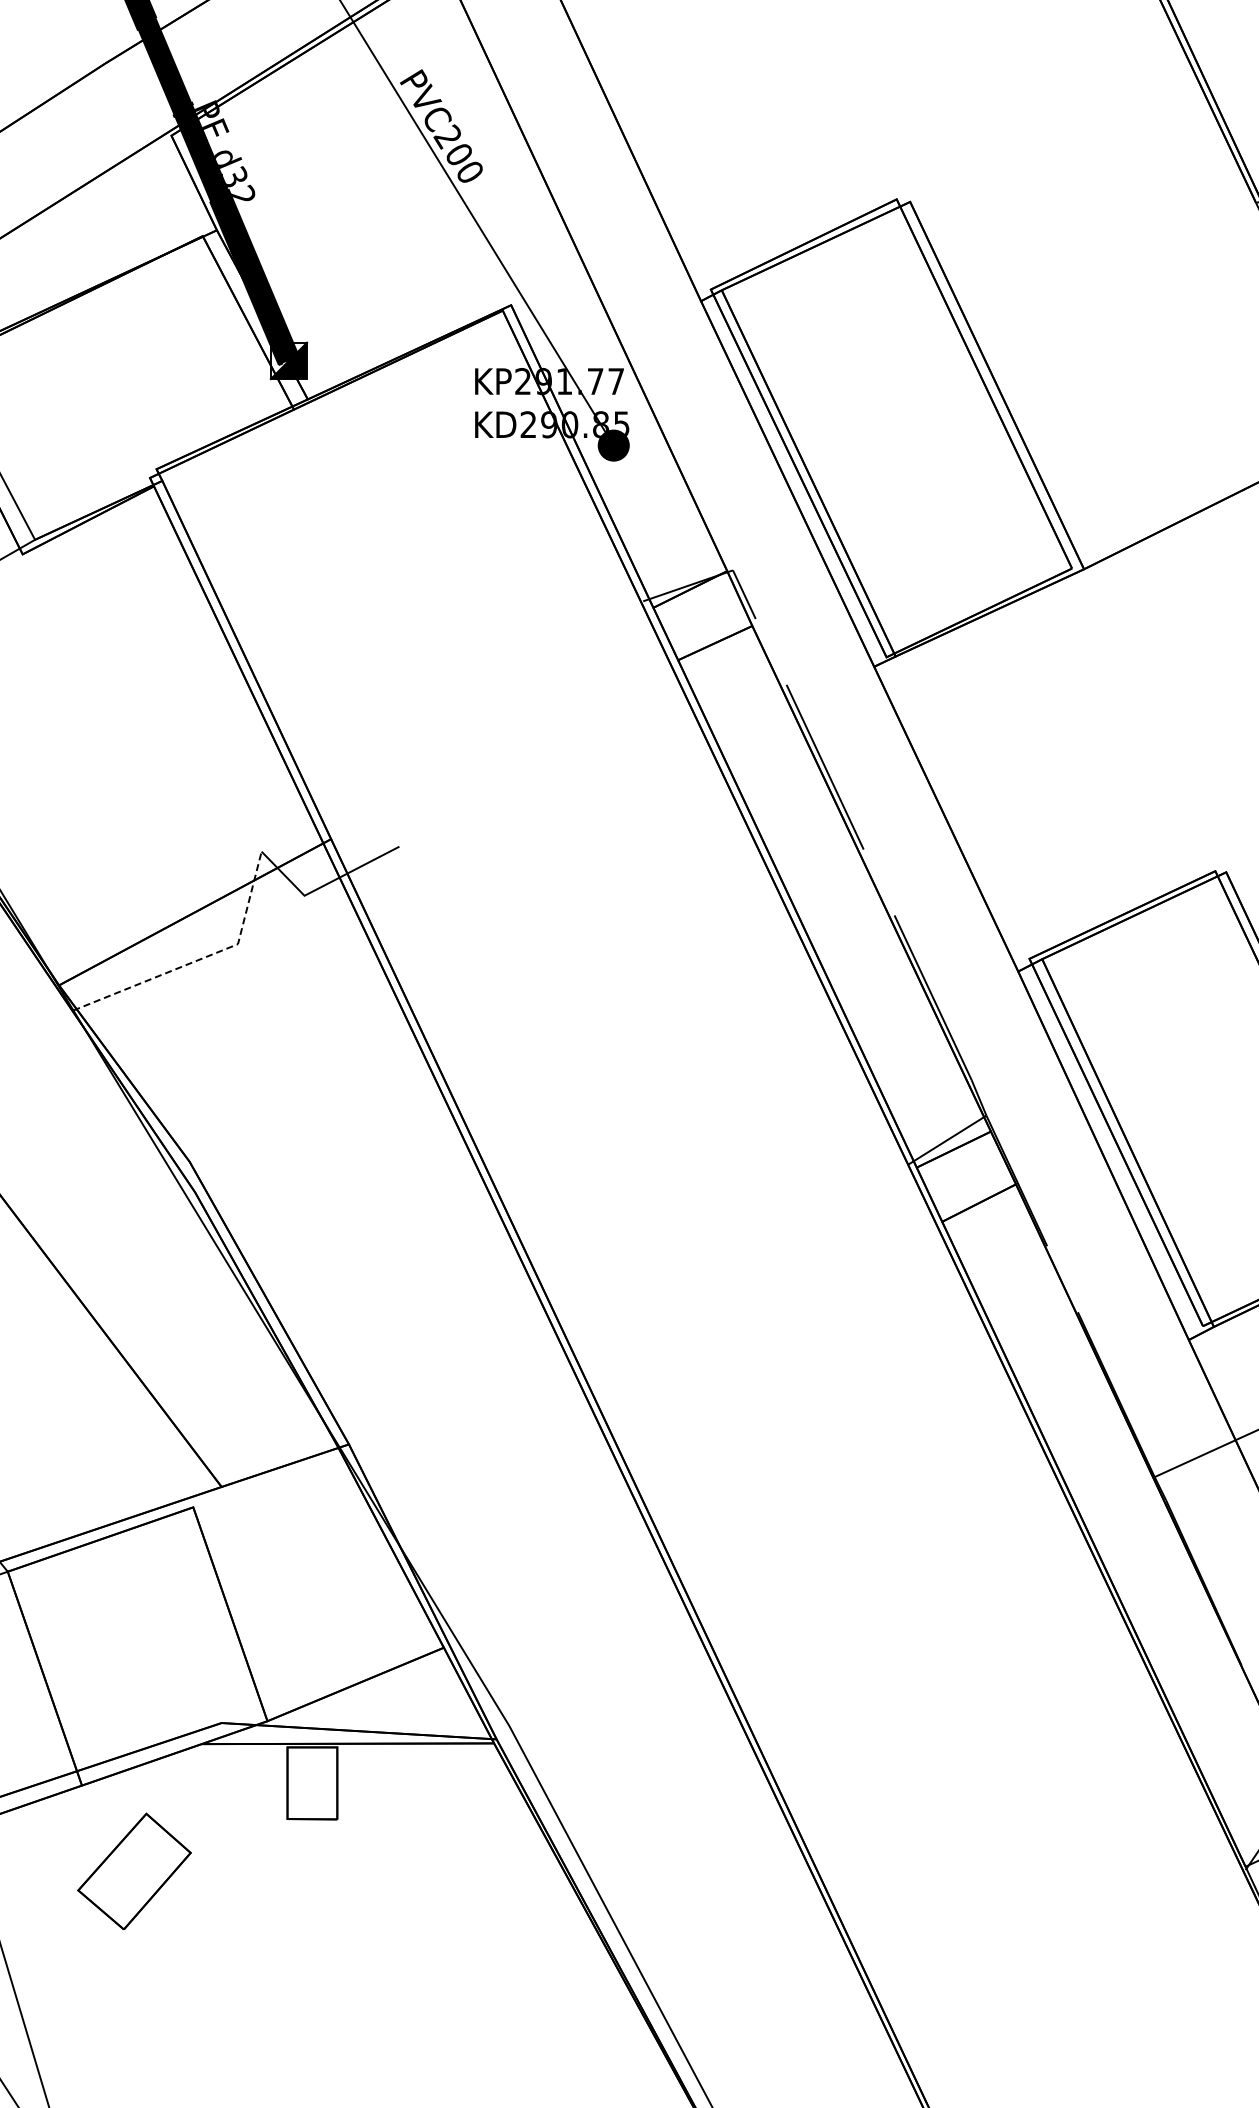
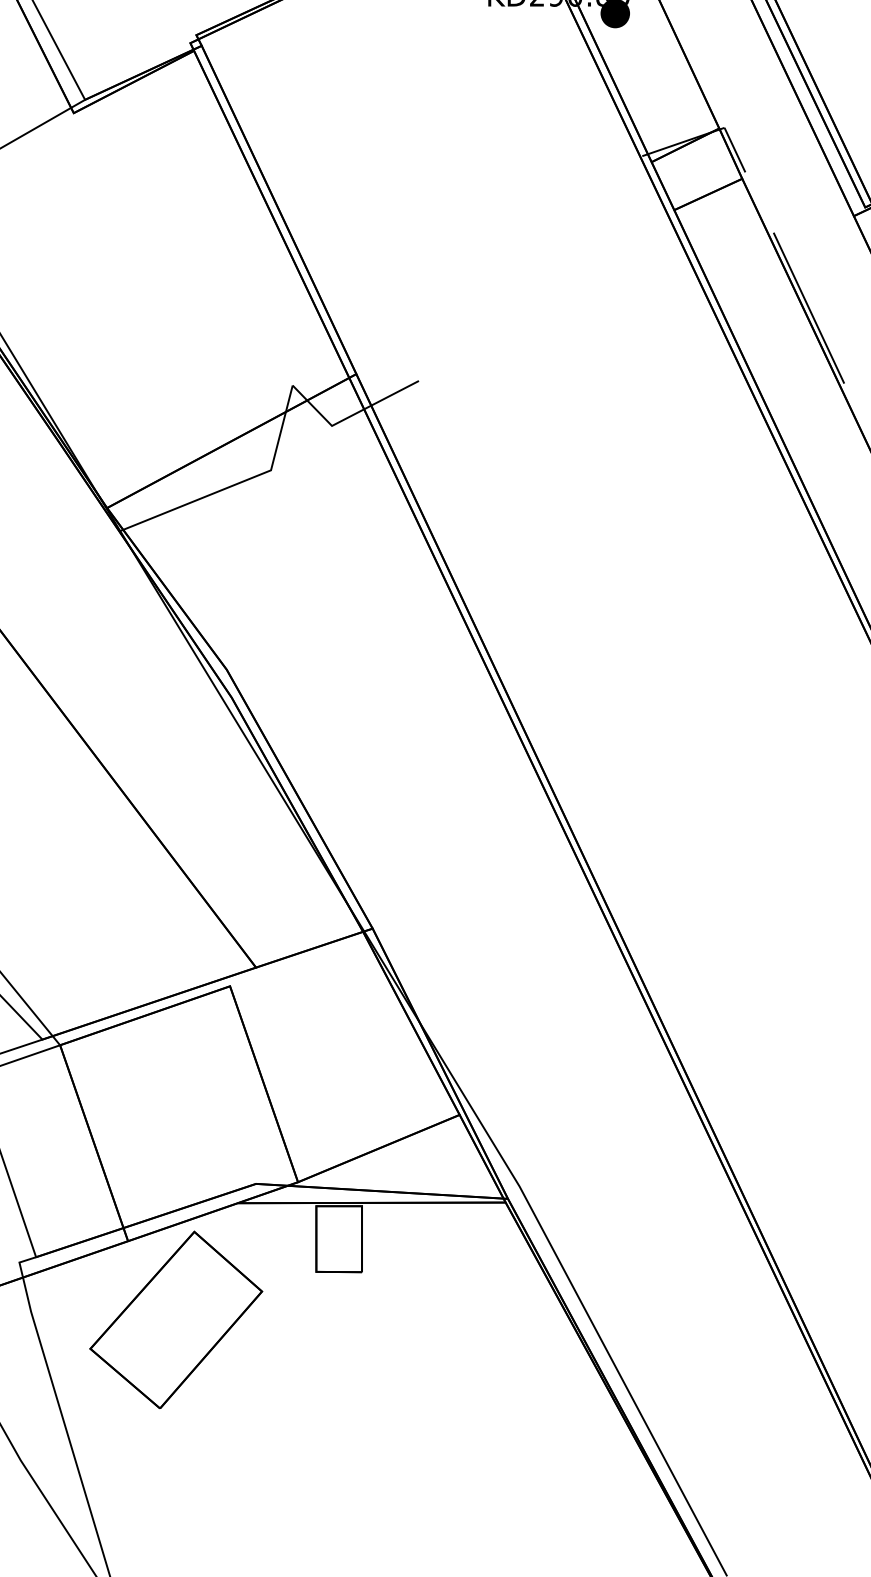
line: (201, 959) -> (237, 484), dashed -> solid
part: (134, 1871) -> (176, 1319), size x1.67

